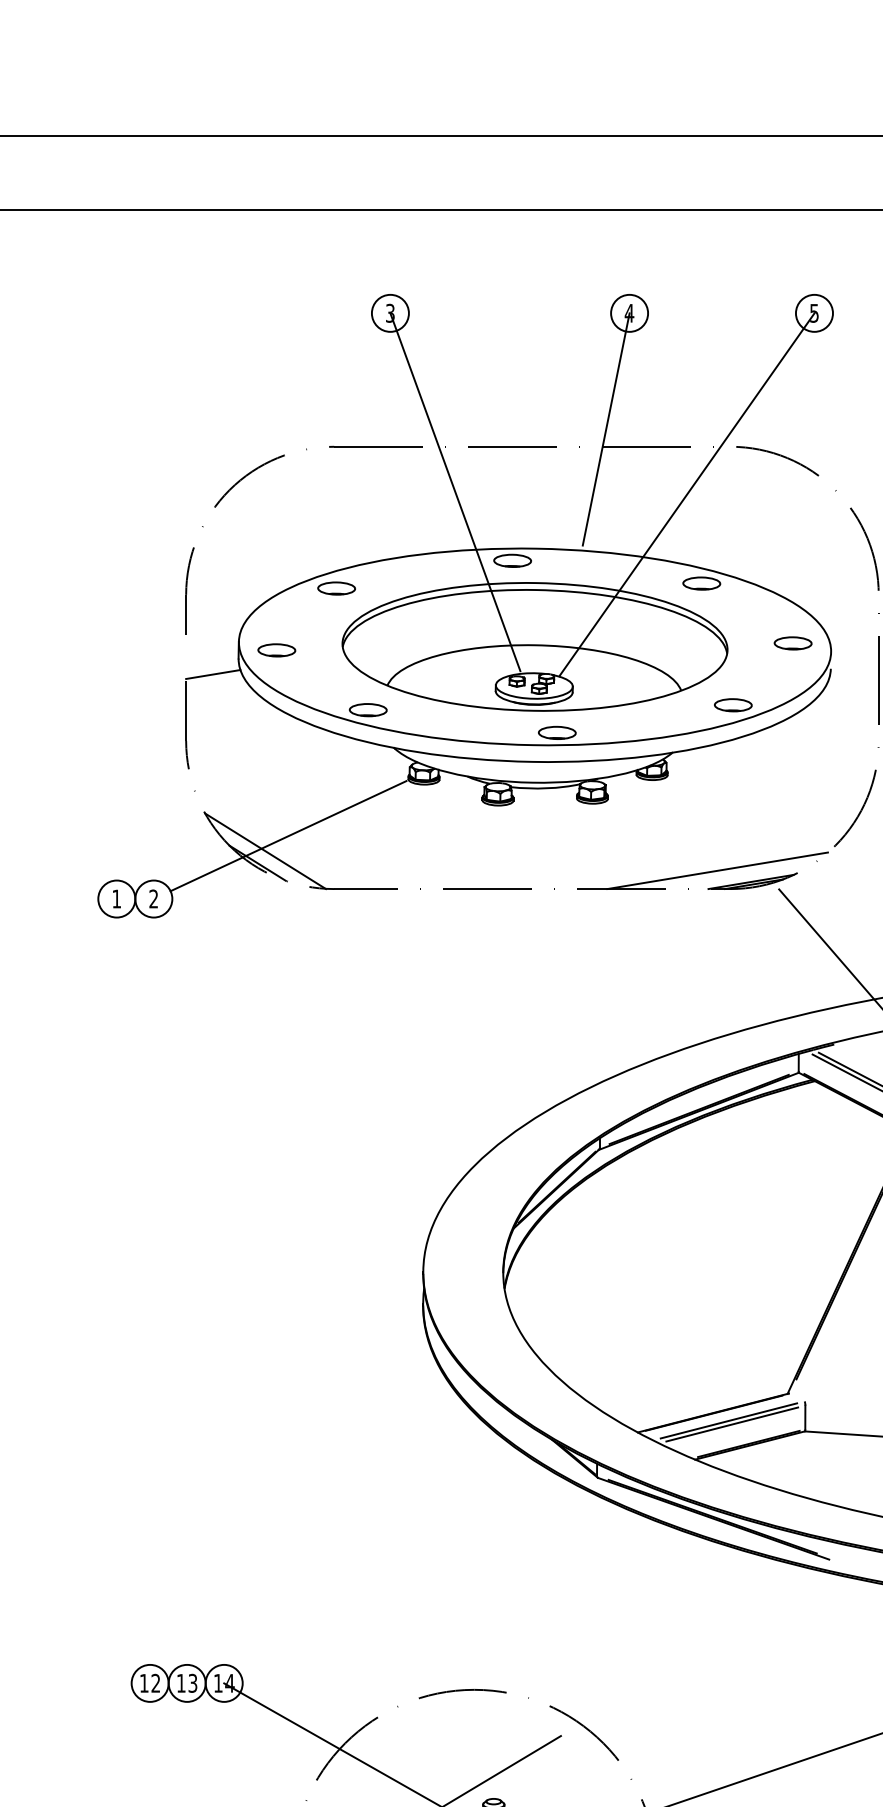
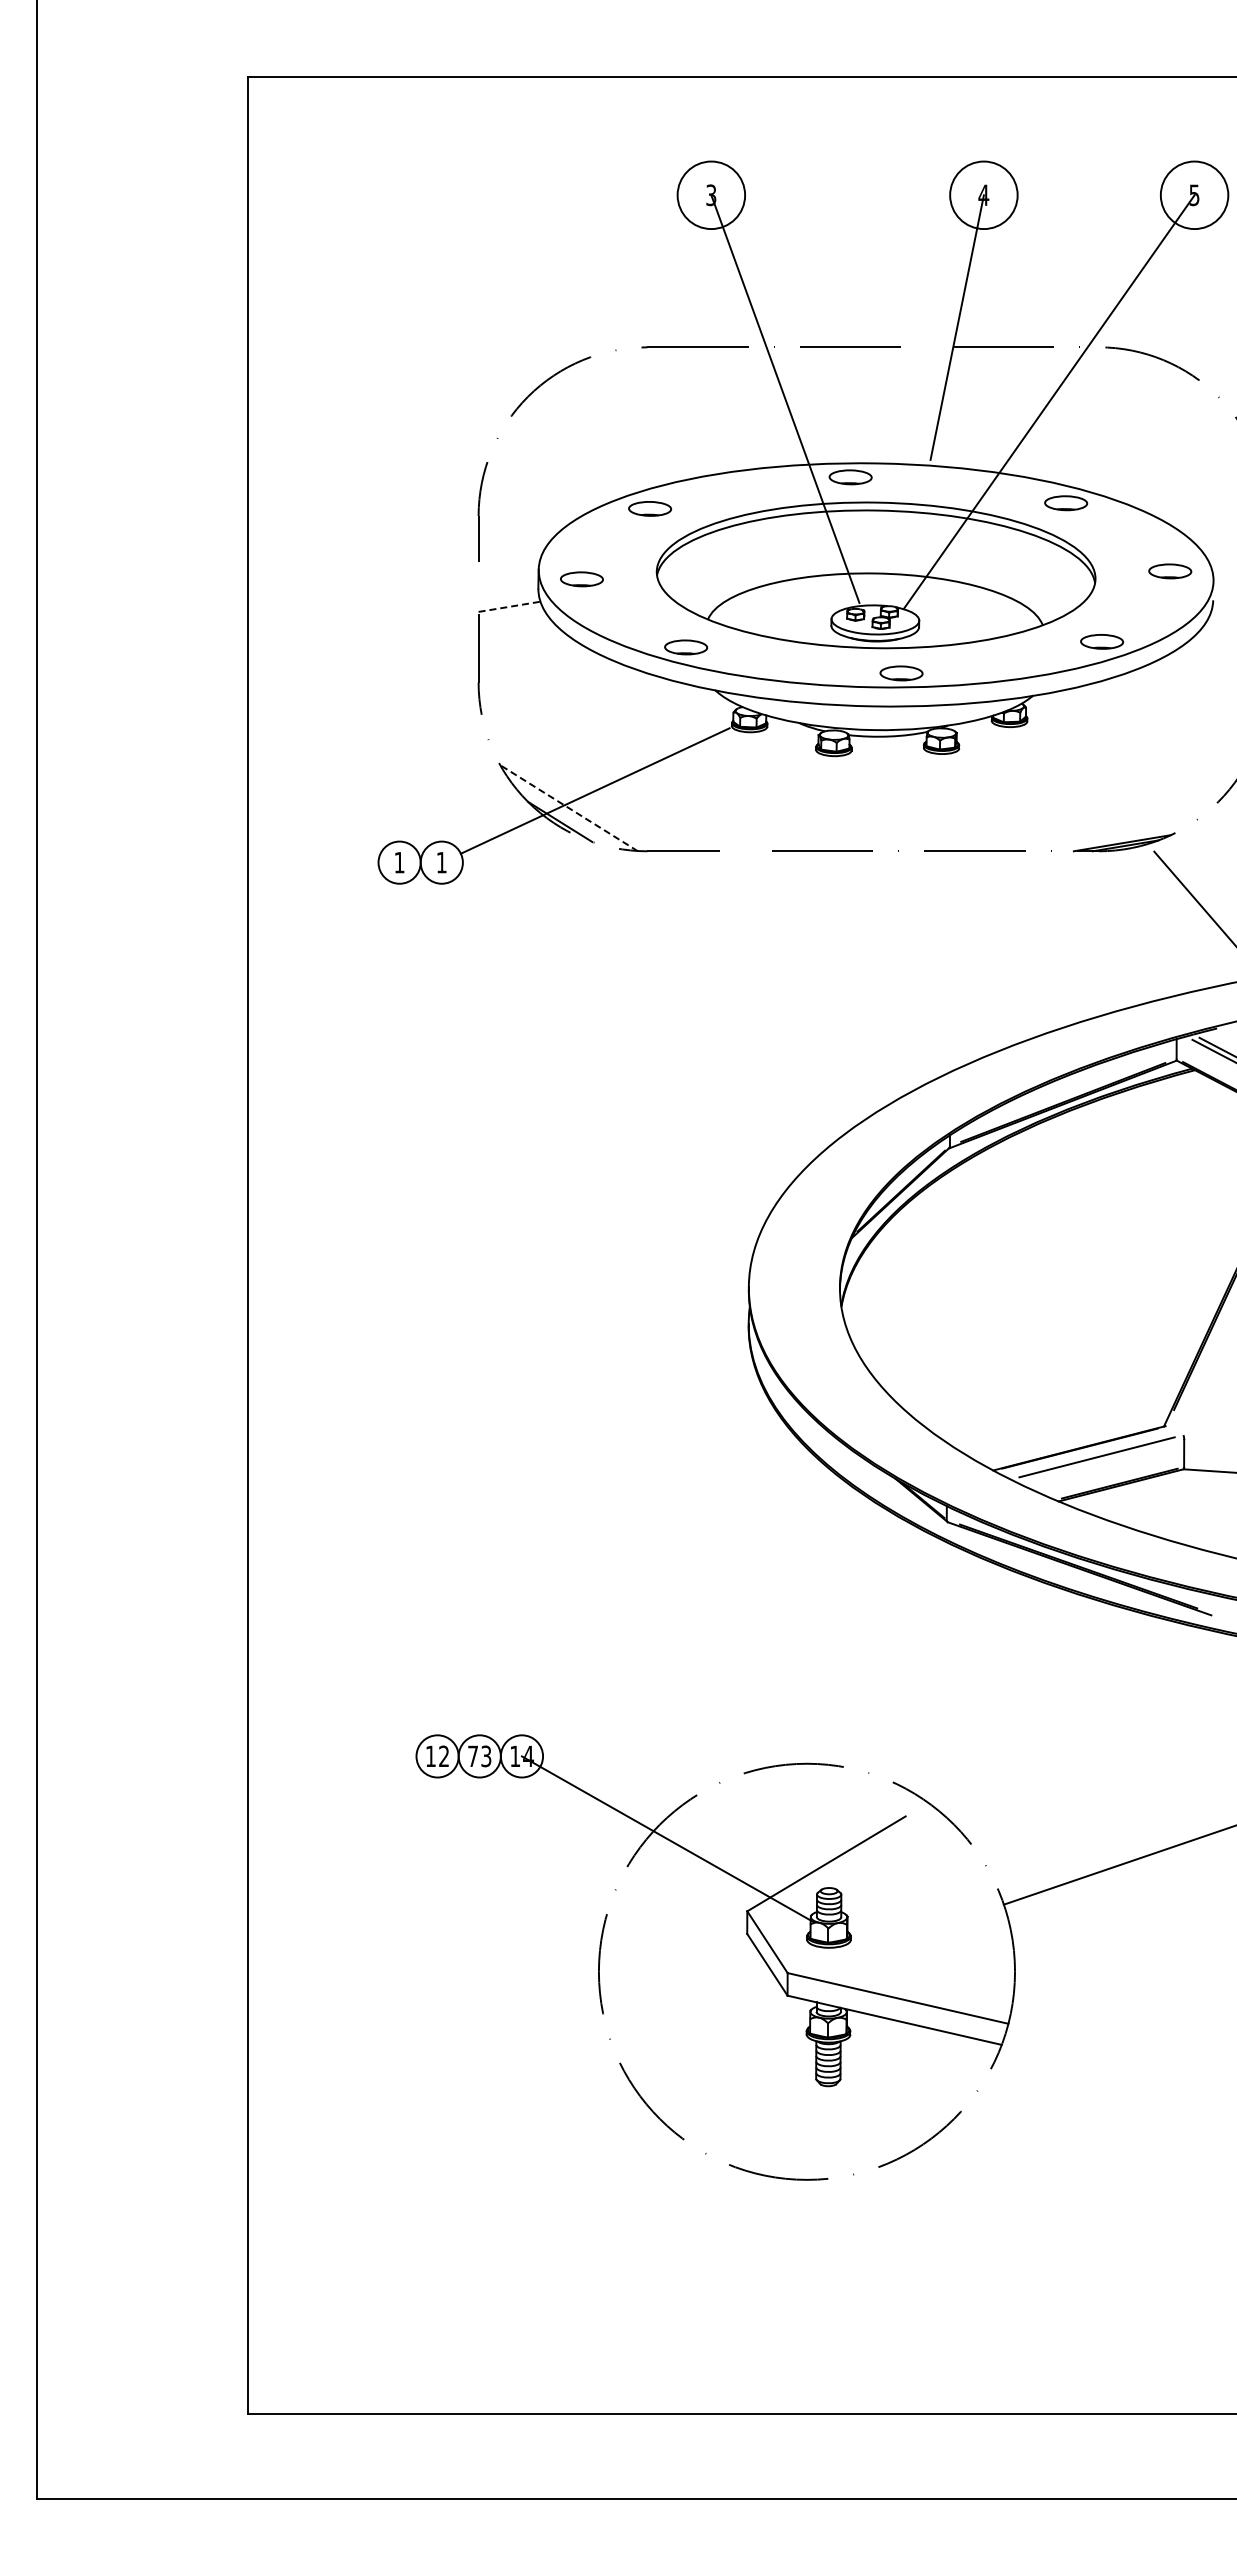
circle: (390, 313) -> (711, 195), size x1.6
circle: (629, 313) -> (983, 195), size x1.6
circle: (814, 313) -> (1194, 195), size x1.6
line: (214, 674) -> (510, 606), solid -> dashed
line: (265, 851) -> (568, 808), solid -> dashed
line: (717, 870) -> (1083, 830), removed
text: (153, 898) -> (441, 862), 2 -> 1
line: (731, 1424) -> (1100, 1461), removed
text: (180, 1682) -> (472, 1755), 13 -> 73

